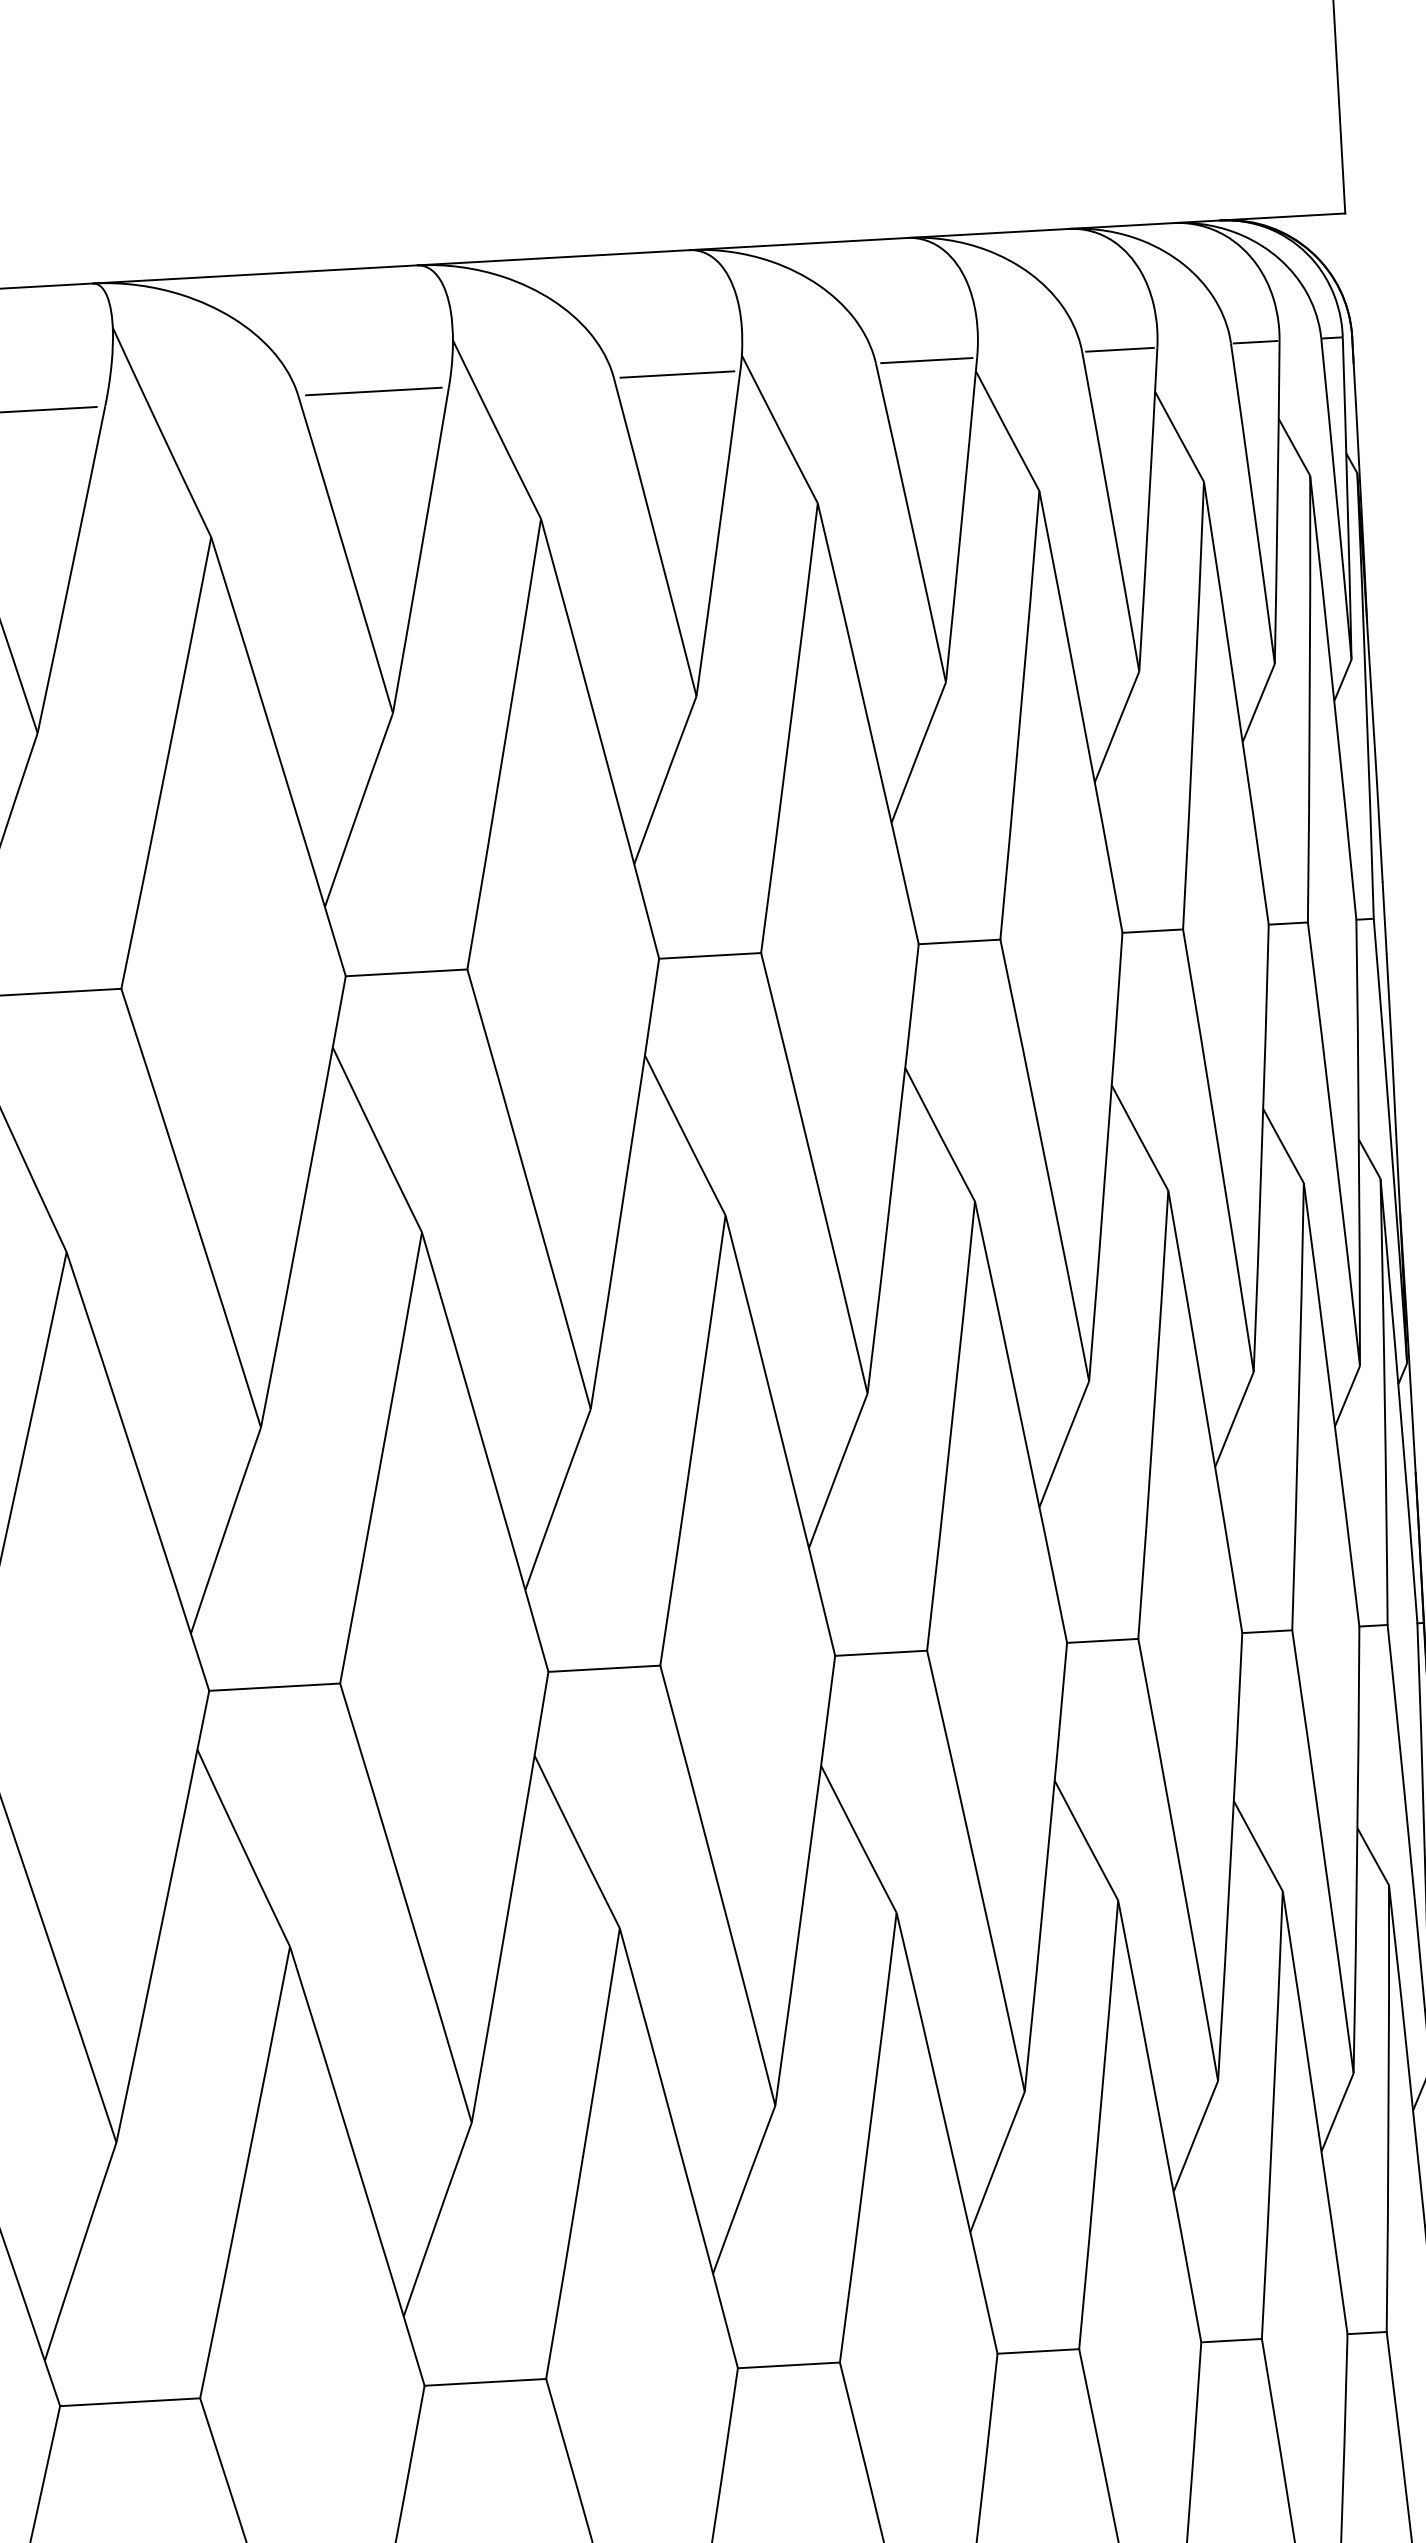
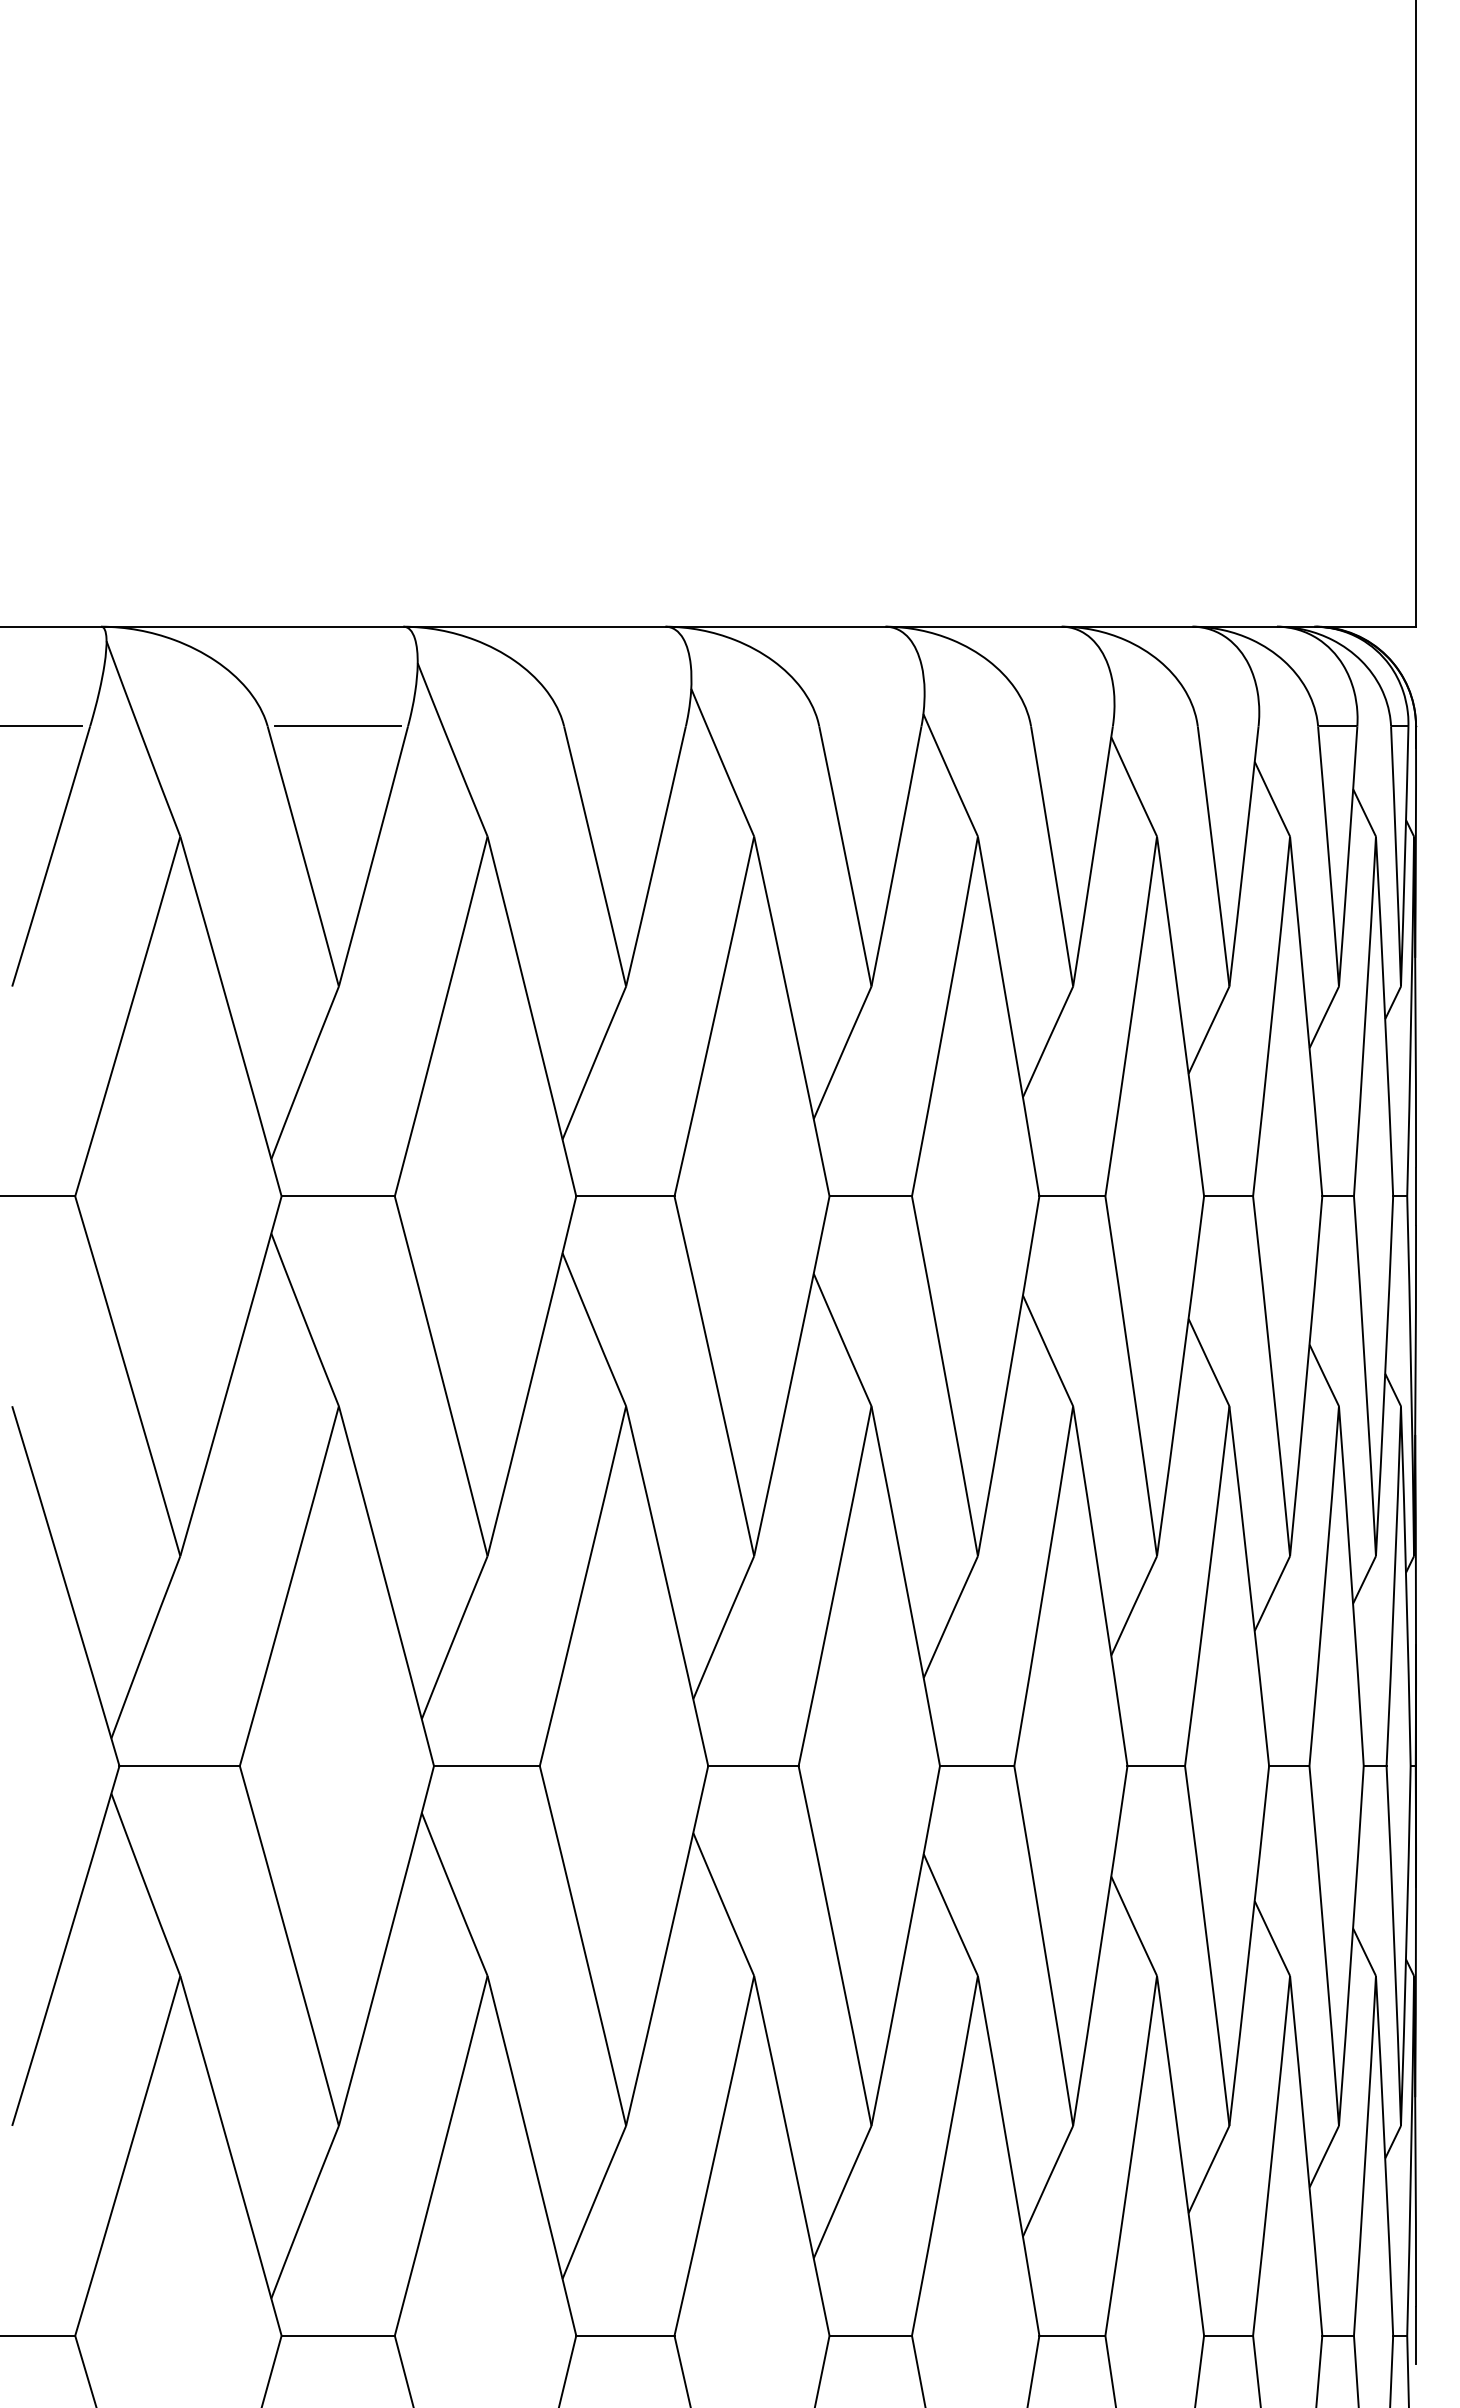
line: (1120, 349) -> (1228, 726), removed
line: (927, 360) -> (1072, 726), removed
line: (677, 374) -> (870, 726), removed
line: (374, 391) -> (625, 726), removed

